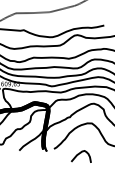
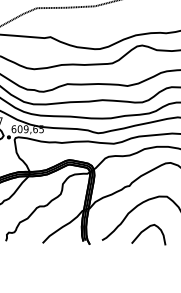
curve: (79, 154) -> (145, 230), moved

